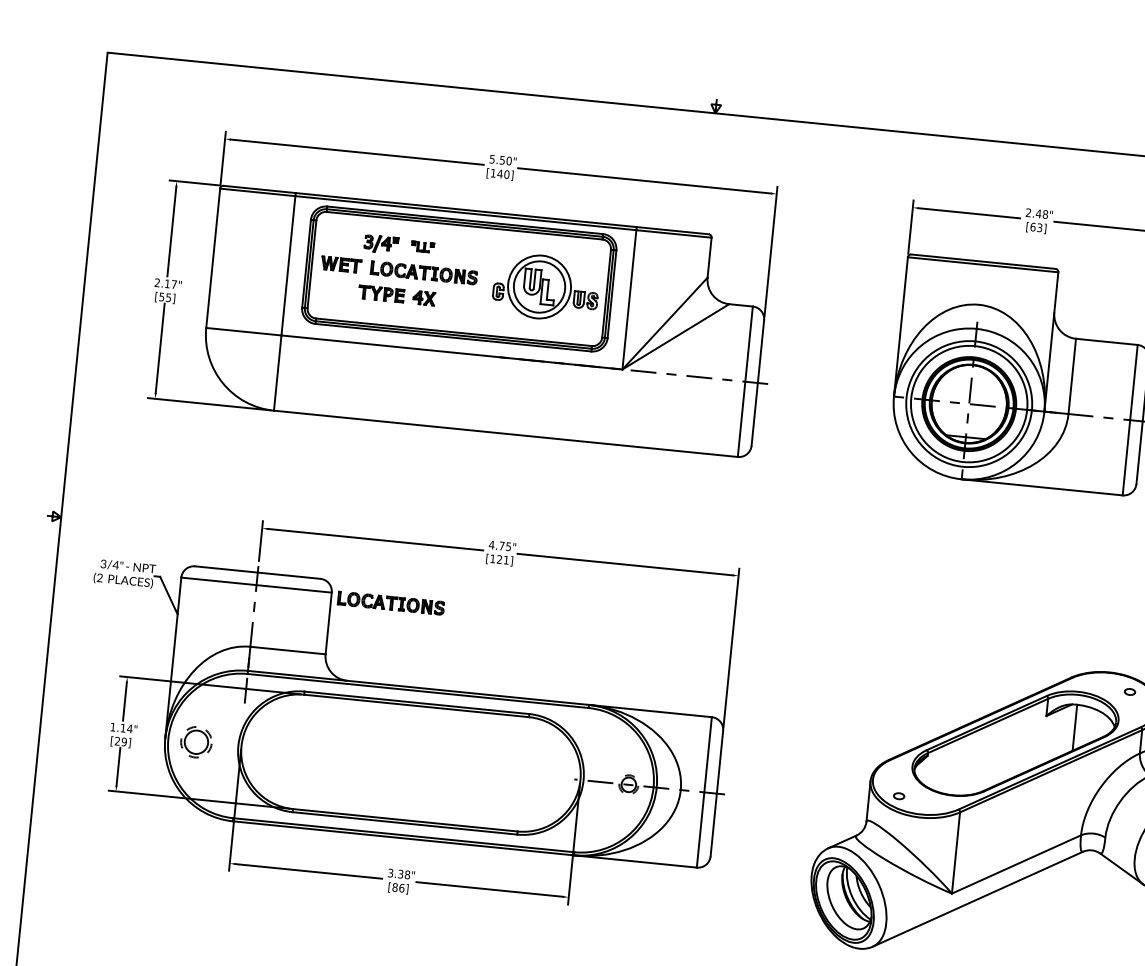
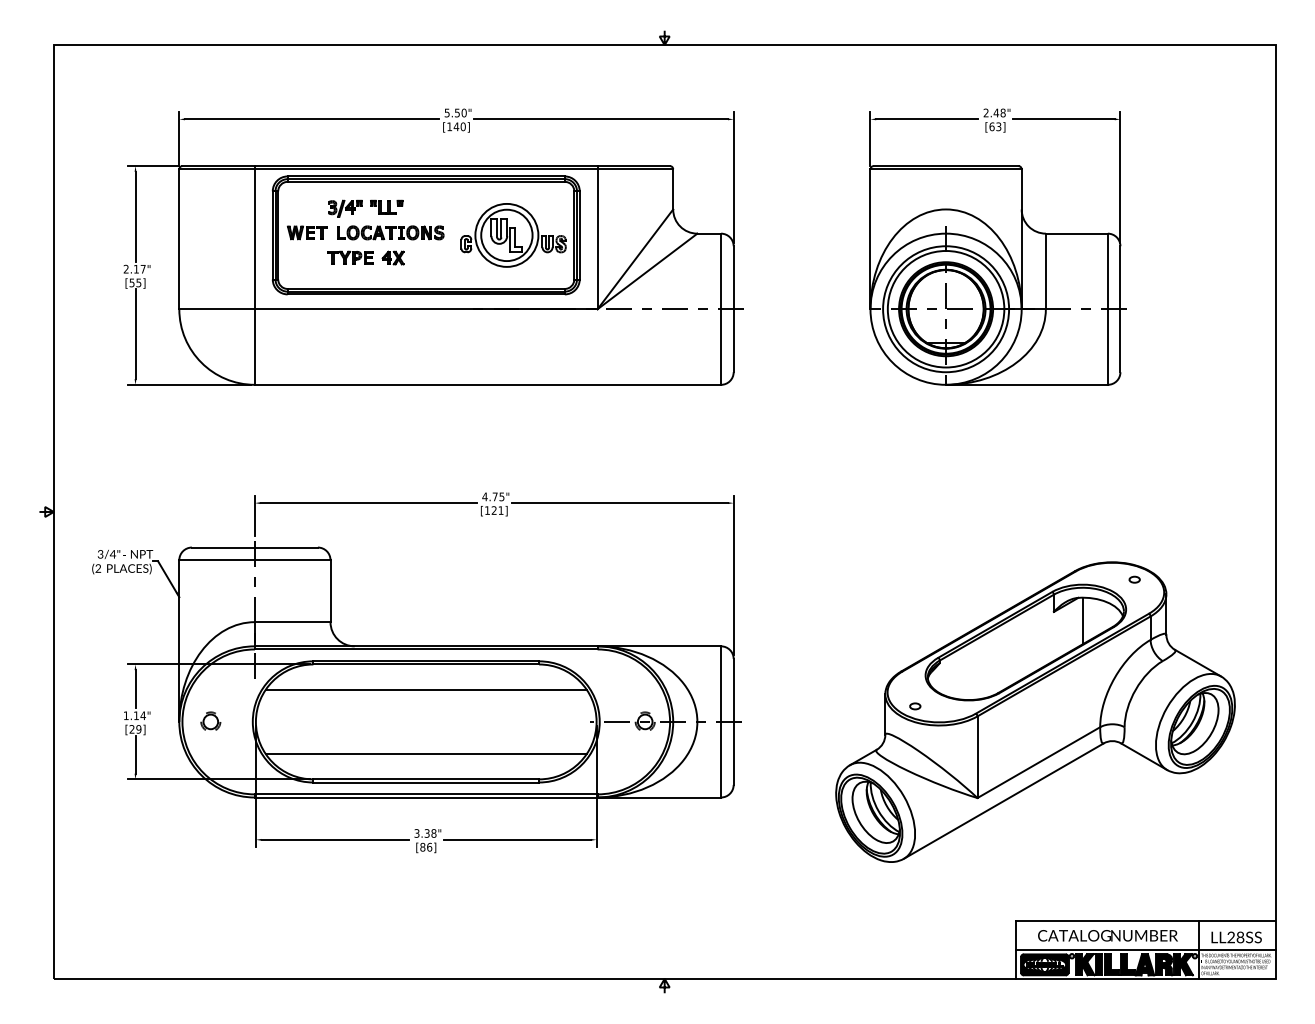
part: (422, 246) -> (386, 206), size x1.43
part: (391, 602) -> (390, 564), removed
line: (413, 730) -> (425, 689), added
part: (196, 740) -> (210, 720), size x0.62
line: (406, 795) -> (425, 754), added

